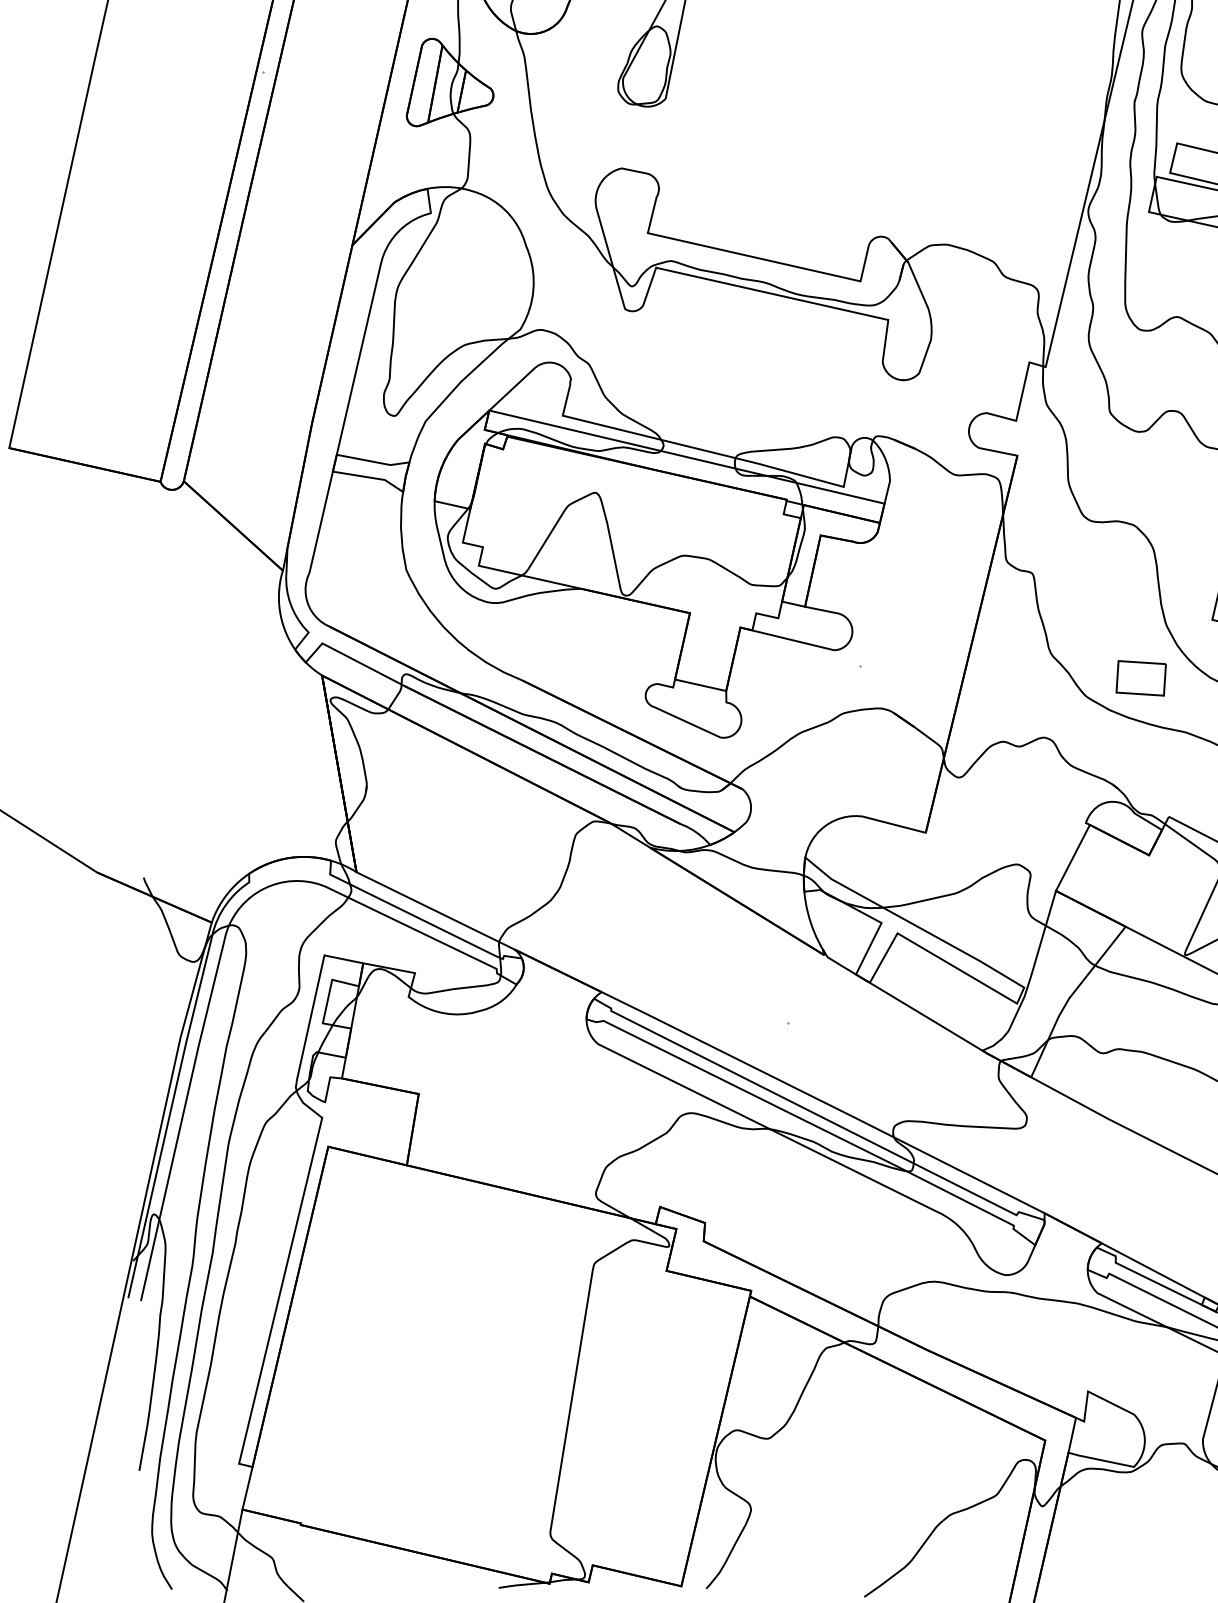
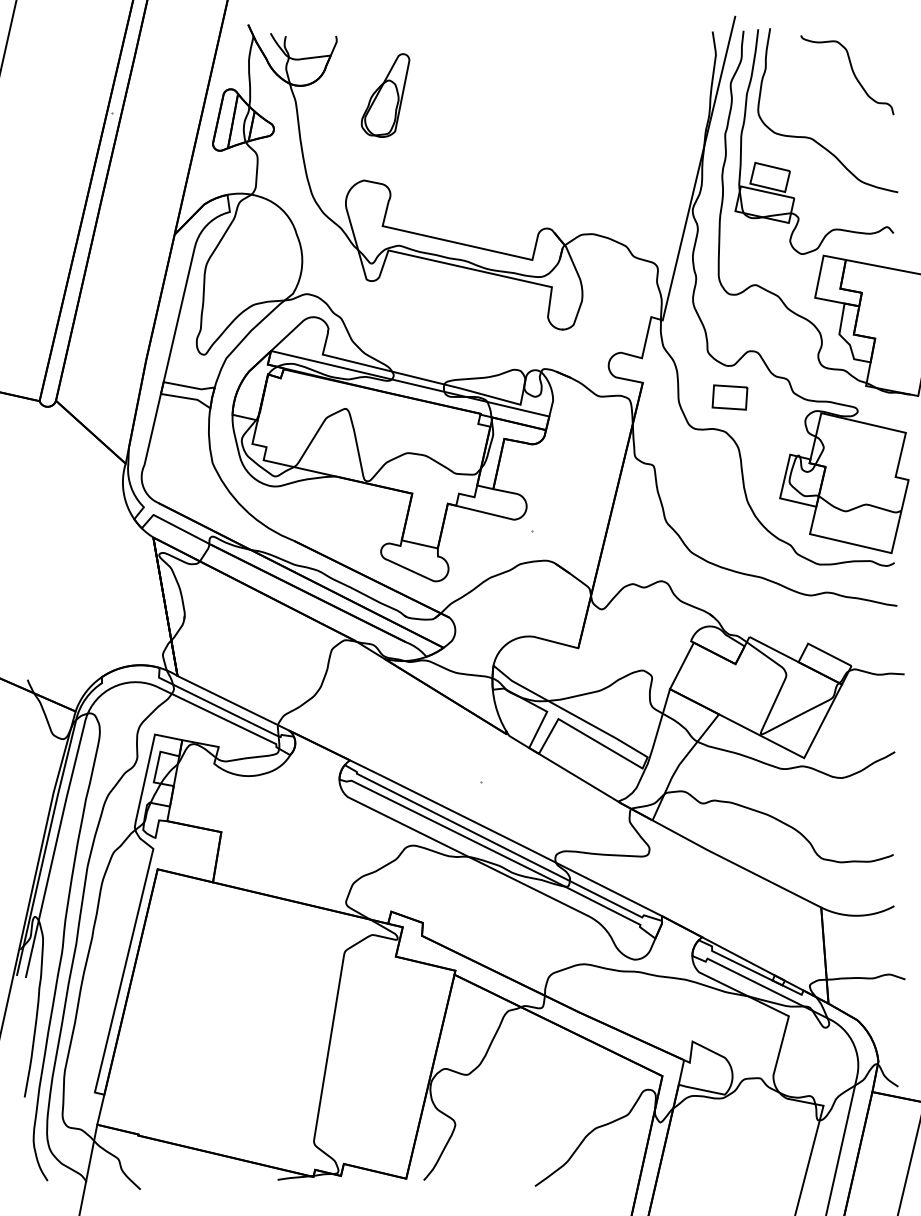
part: (1140, 678) -> (729, 397), moved

